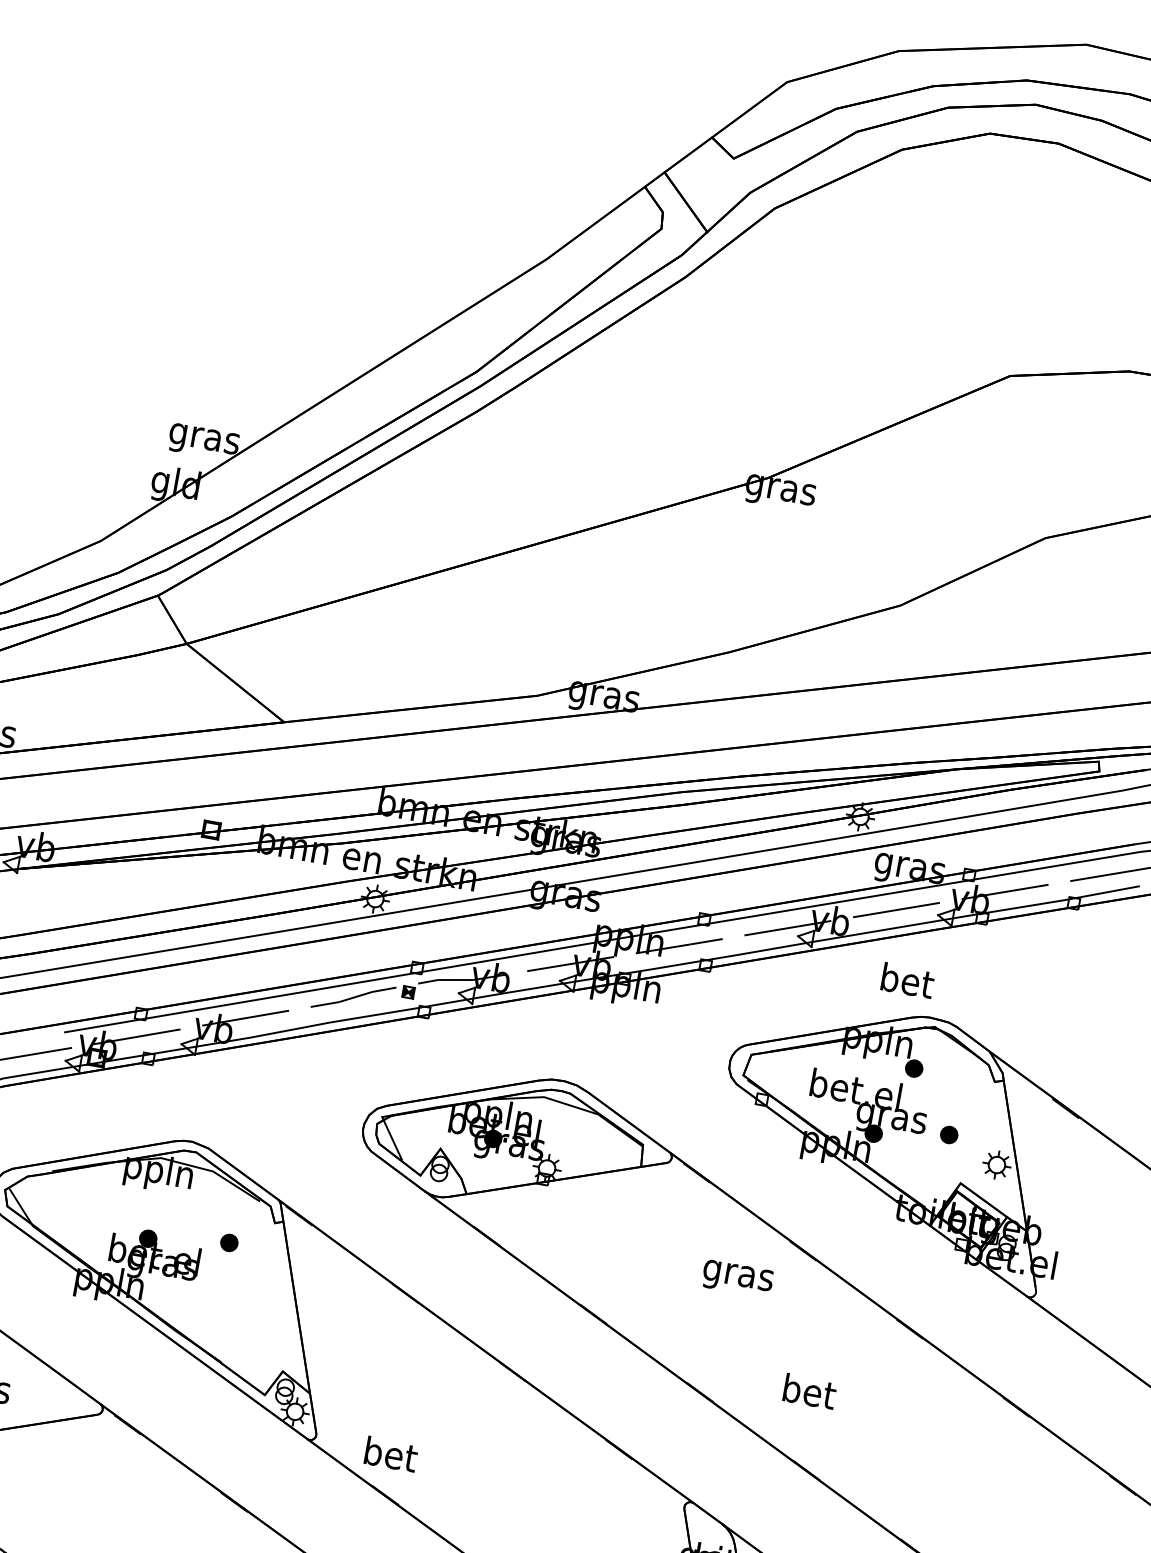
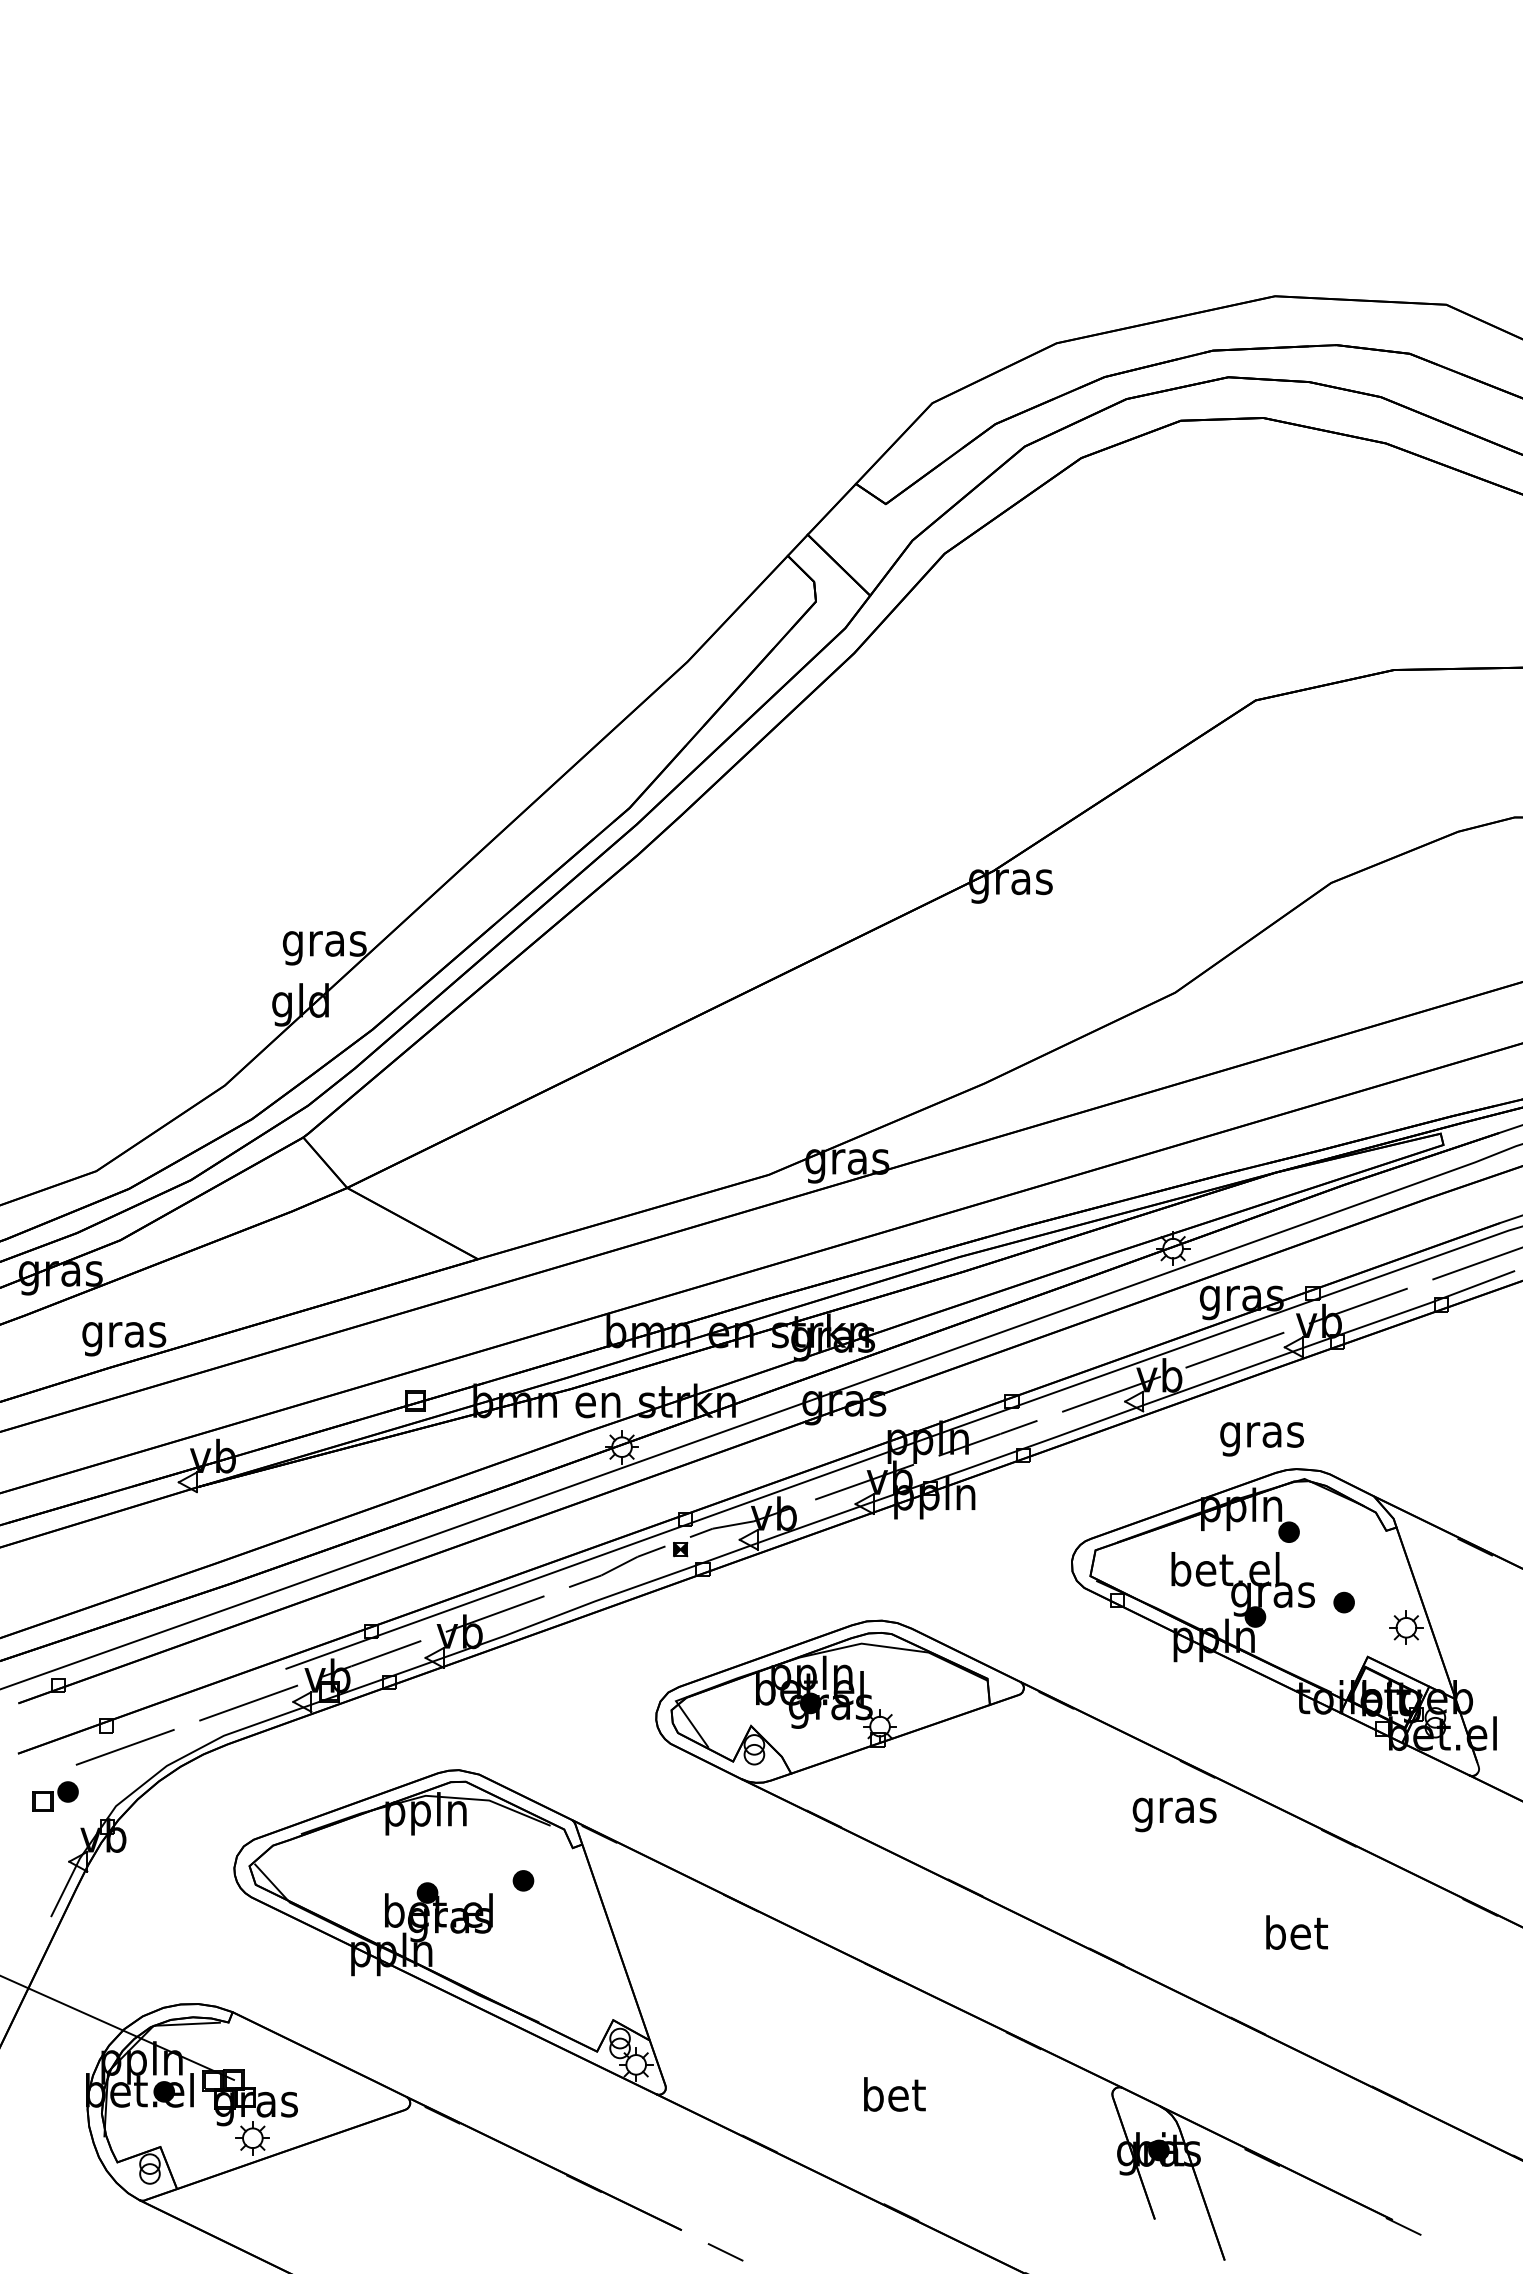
text: (905, 983) -> (1261, 1434), bet -> gras
text: (737, 1278) -> (1174, 1814), moved
text: (809, 1391) -> (1296, 1932), moved
text: (391, 1454) -> (894, 2094), moved

